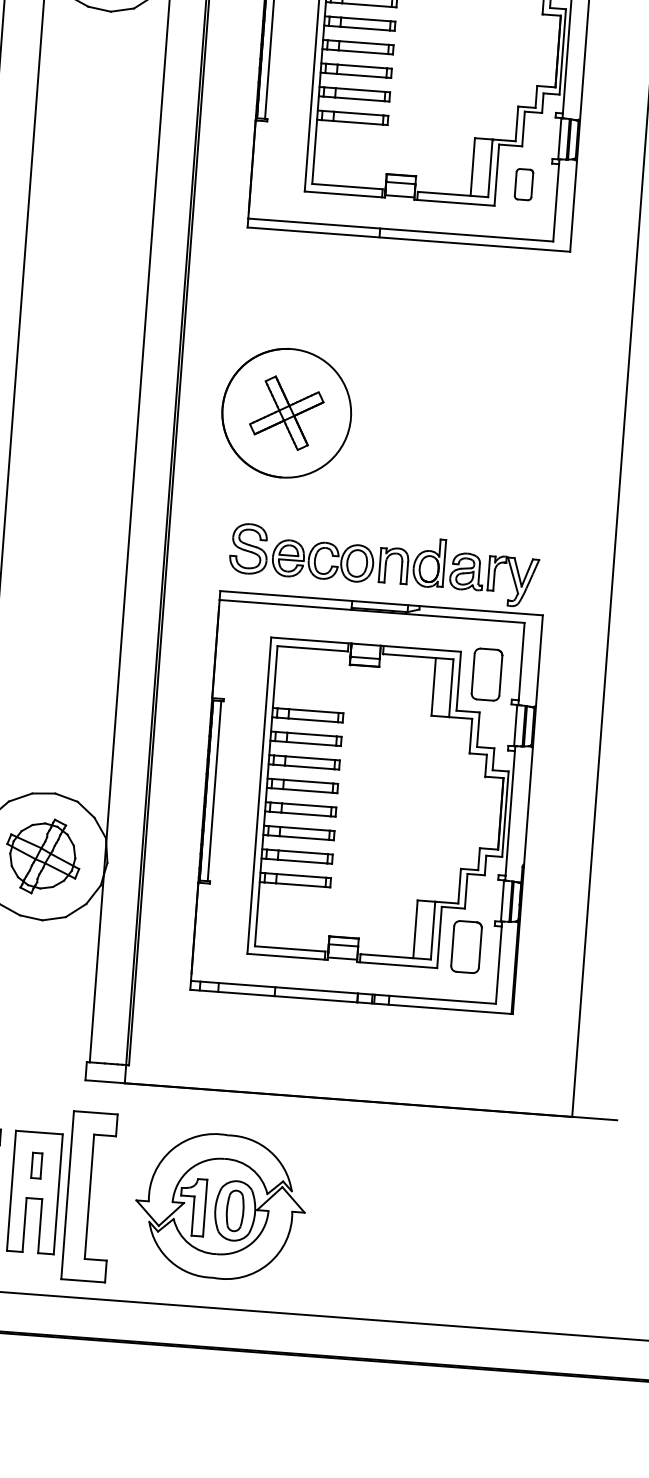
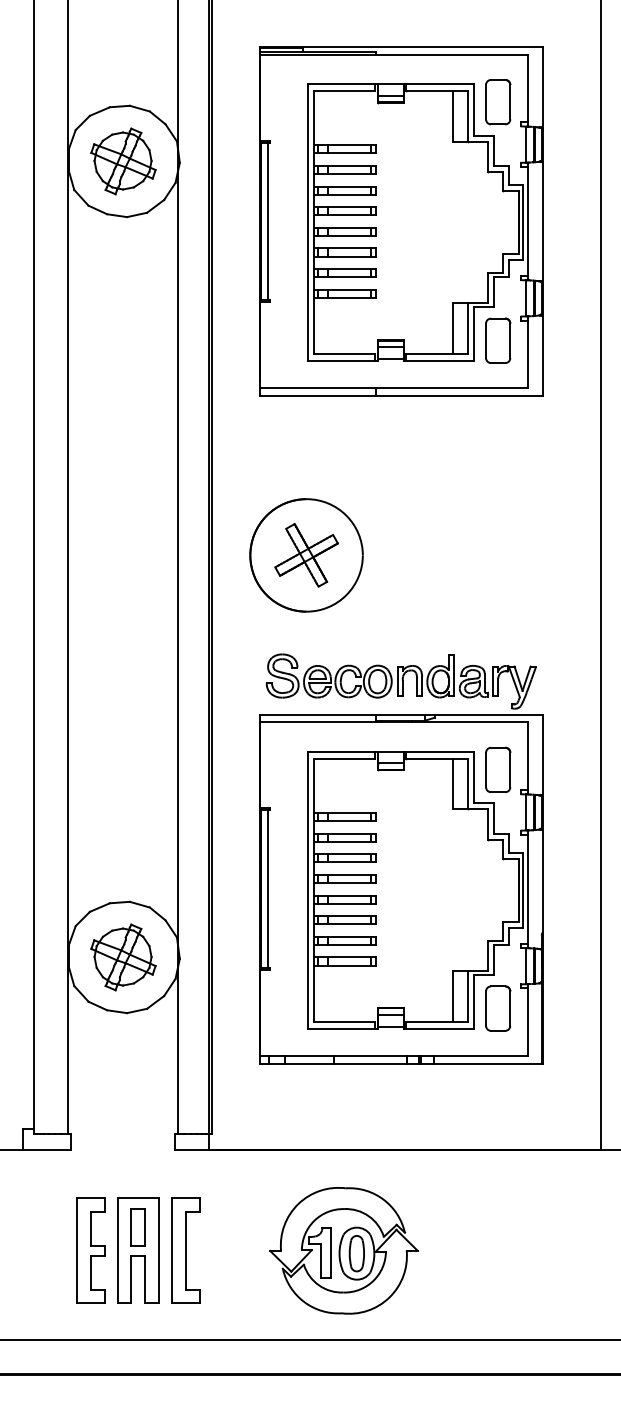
part: (524, 184) -> (498, 340), size x1.67
part: (36, 1165) -> (137, 1227), size x1.67
part: (88, 1196) -> (185, 1250), size x0.71
part: (220, 1206) -> (343, 1250), moved

